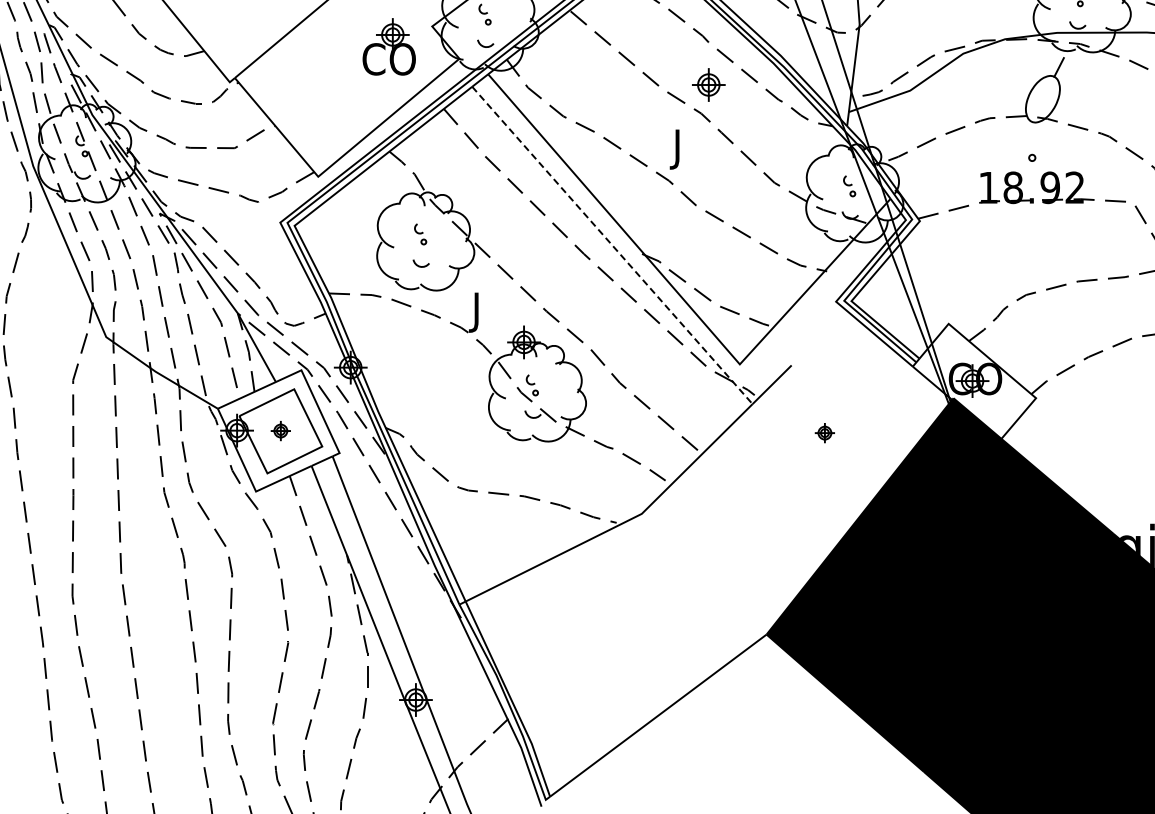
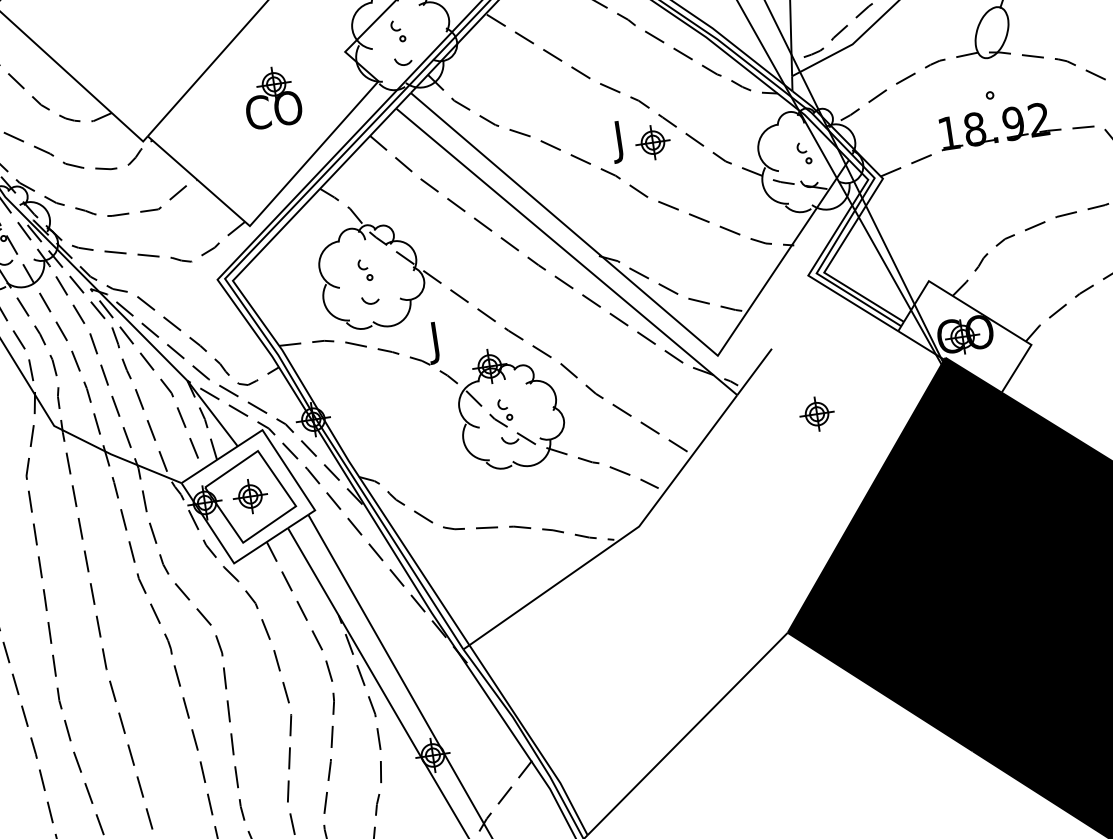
part: (388, 46) -> (271, 97), moved
part: (708, 84) -> (652, 142), moved
line: (612, 245) -> (566, 251), dashed -> solid
part: (280, 430) -> (250, 496), size x1.67
part: (824, 432) -> (816, 413), size x1.67

